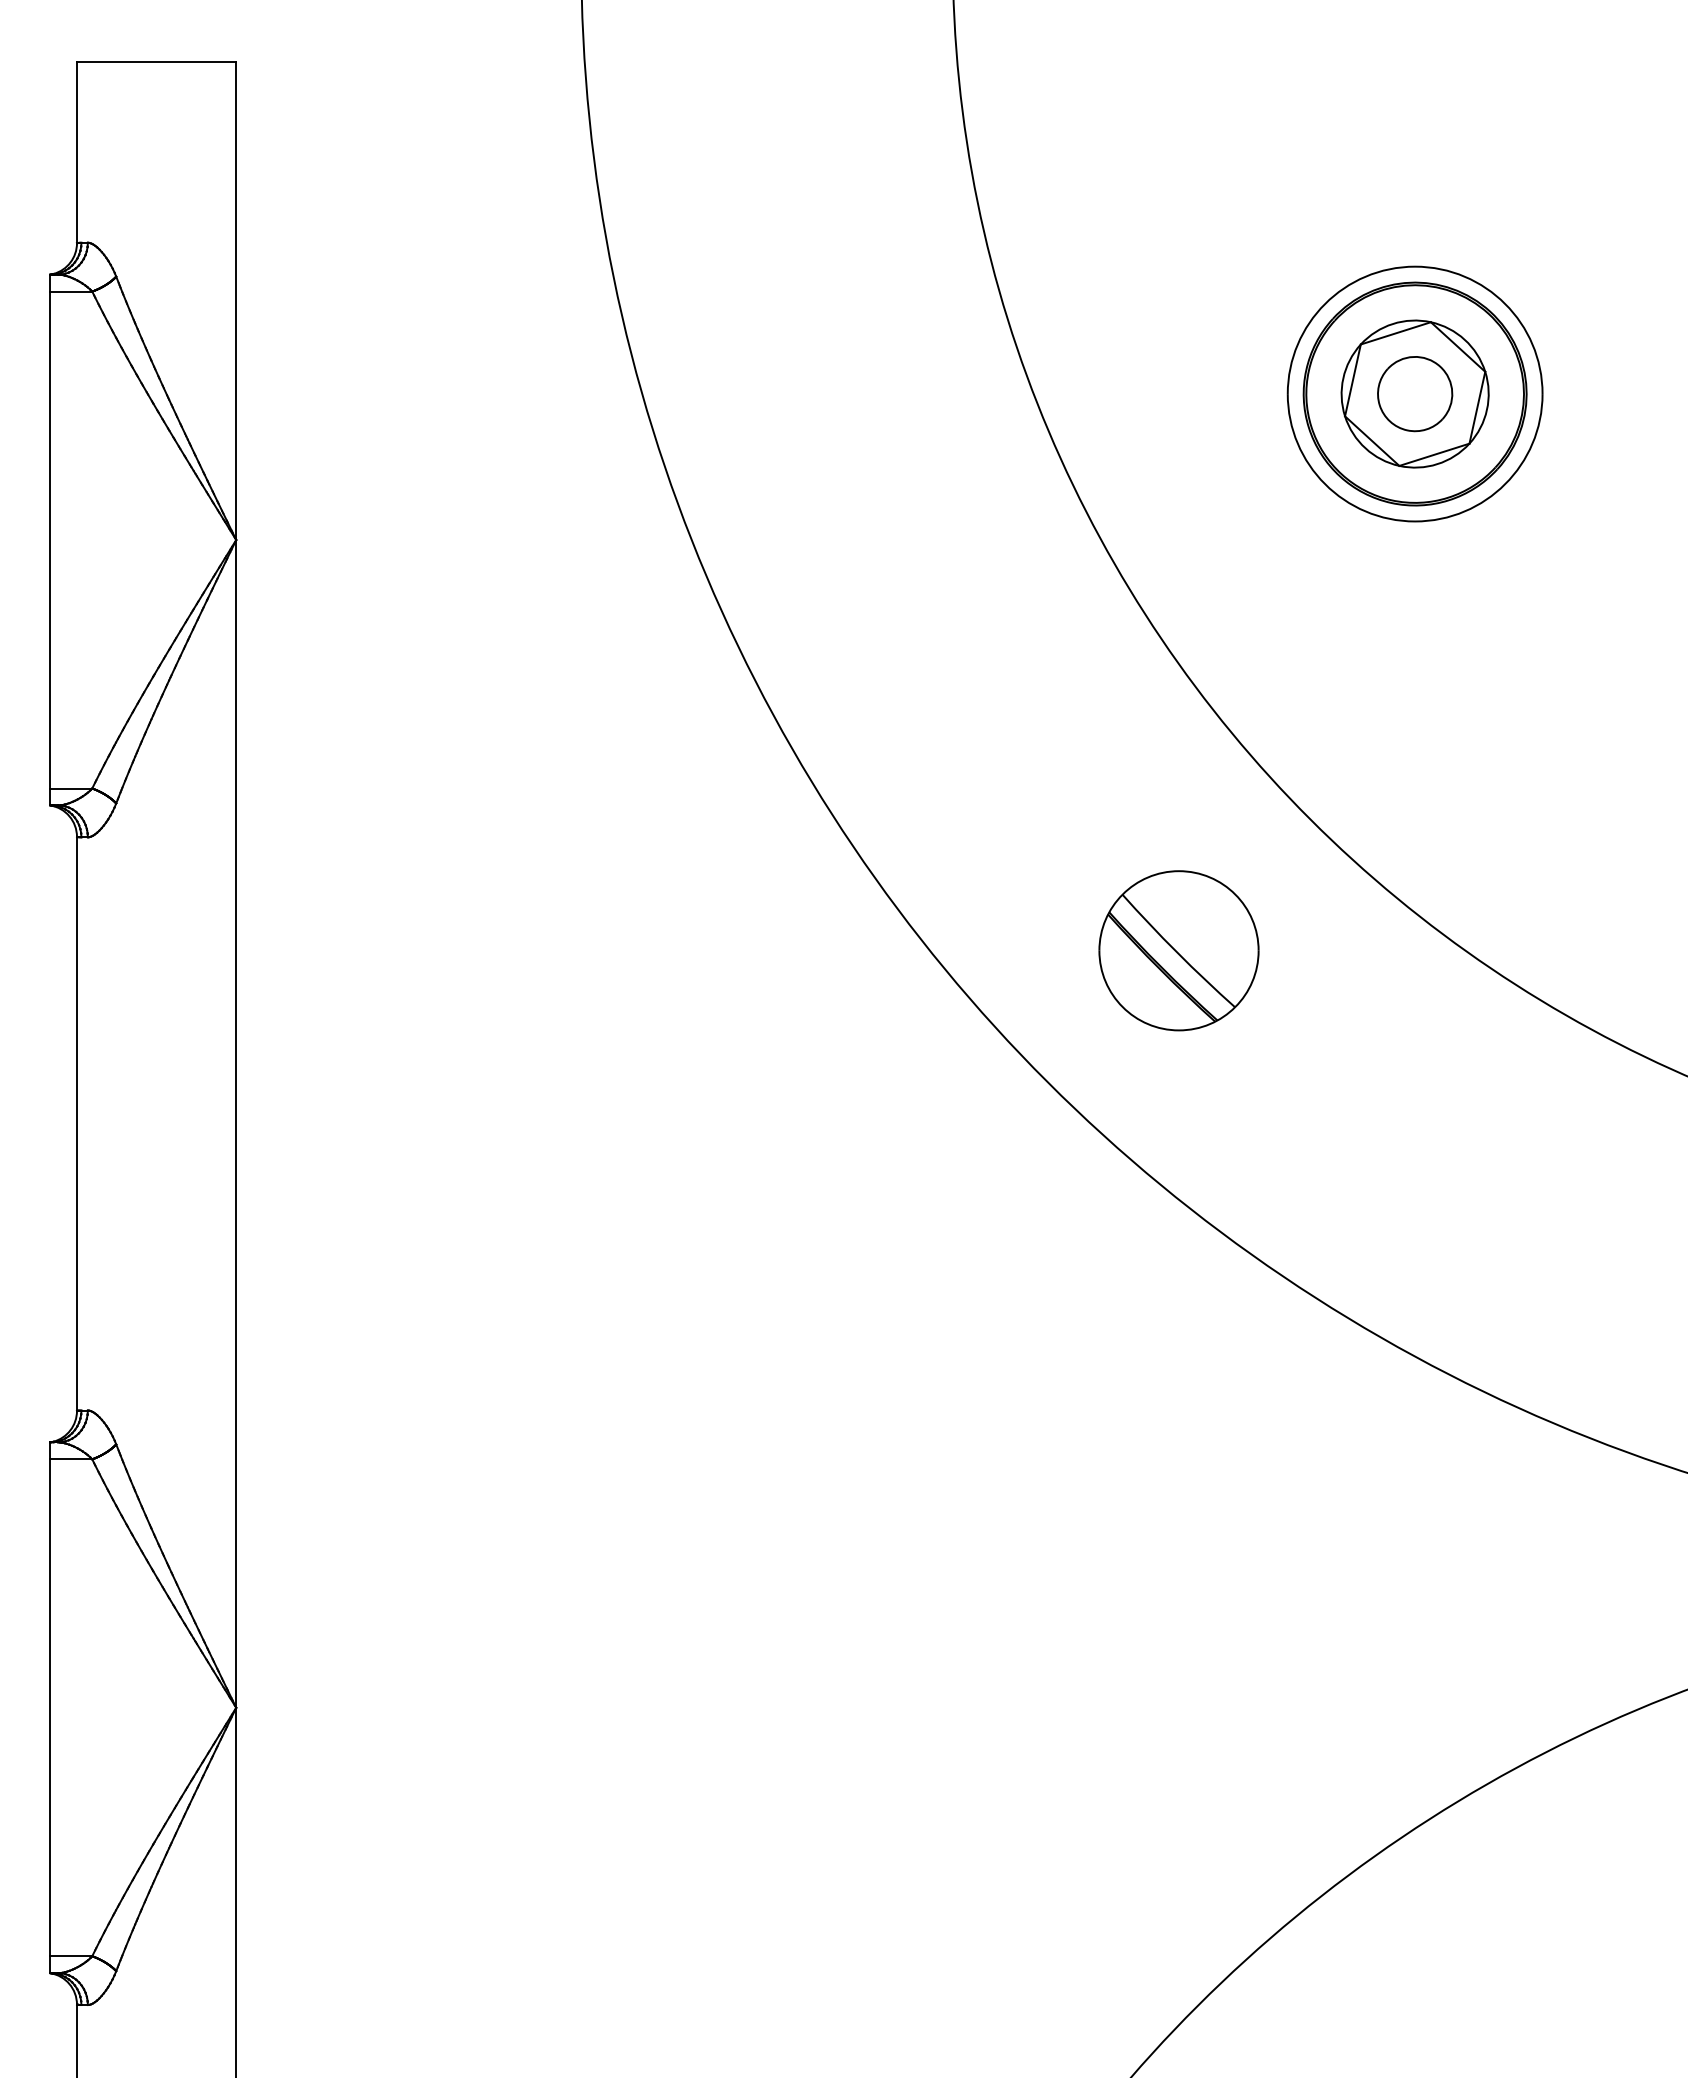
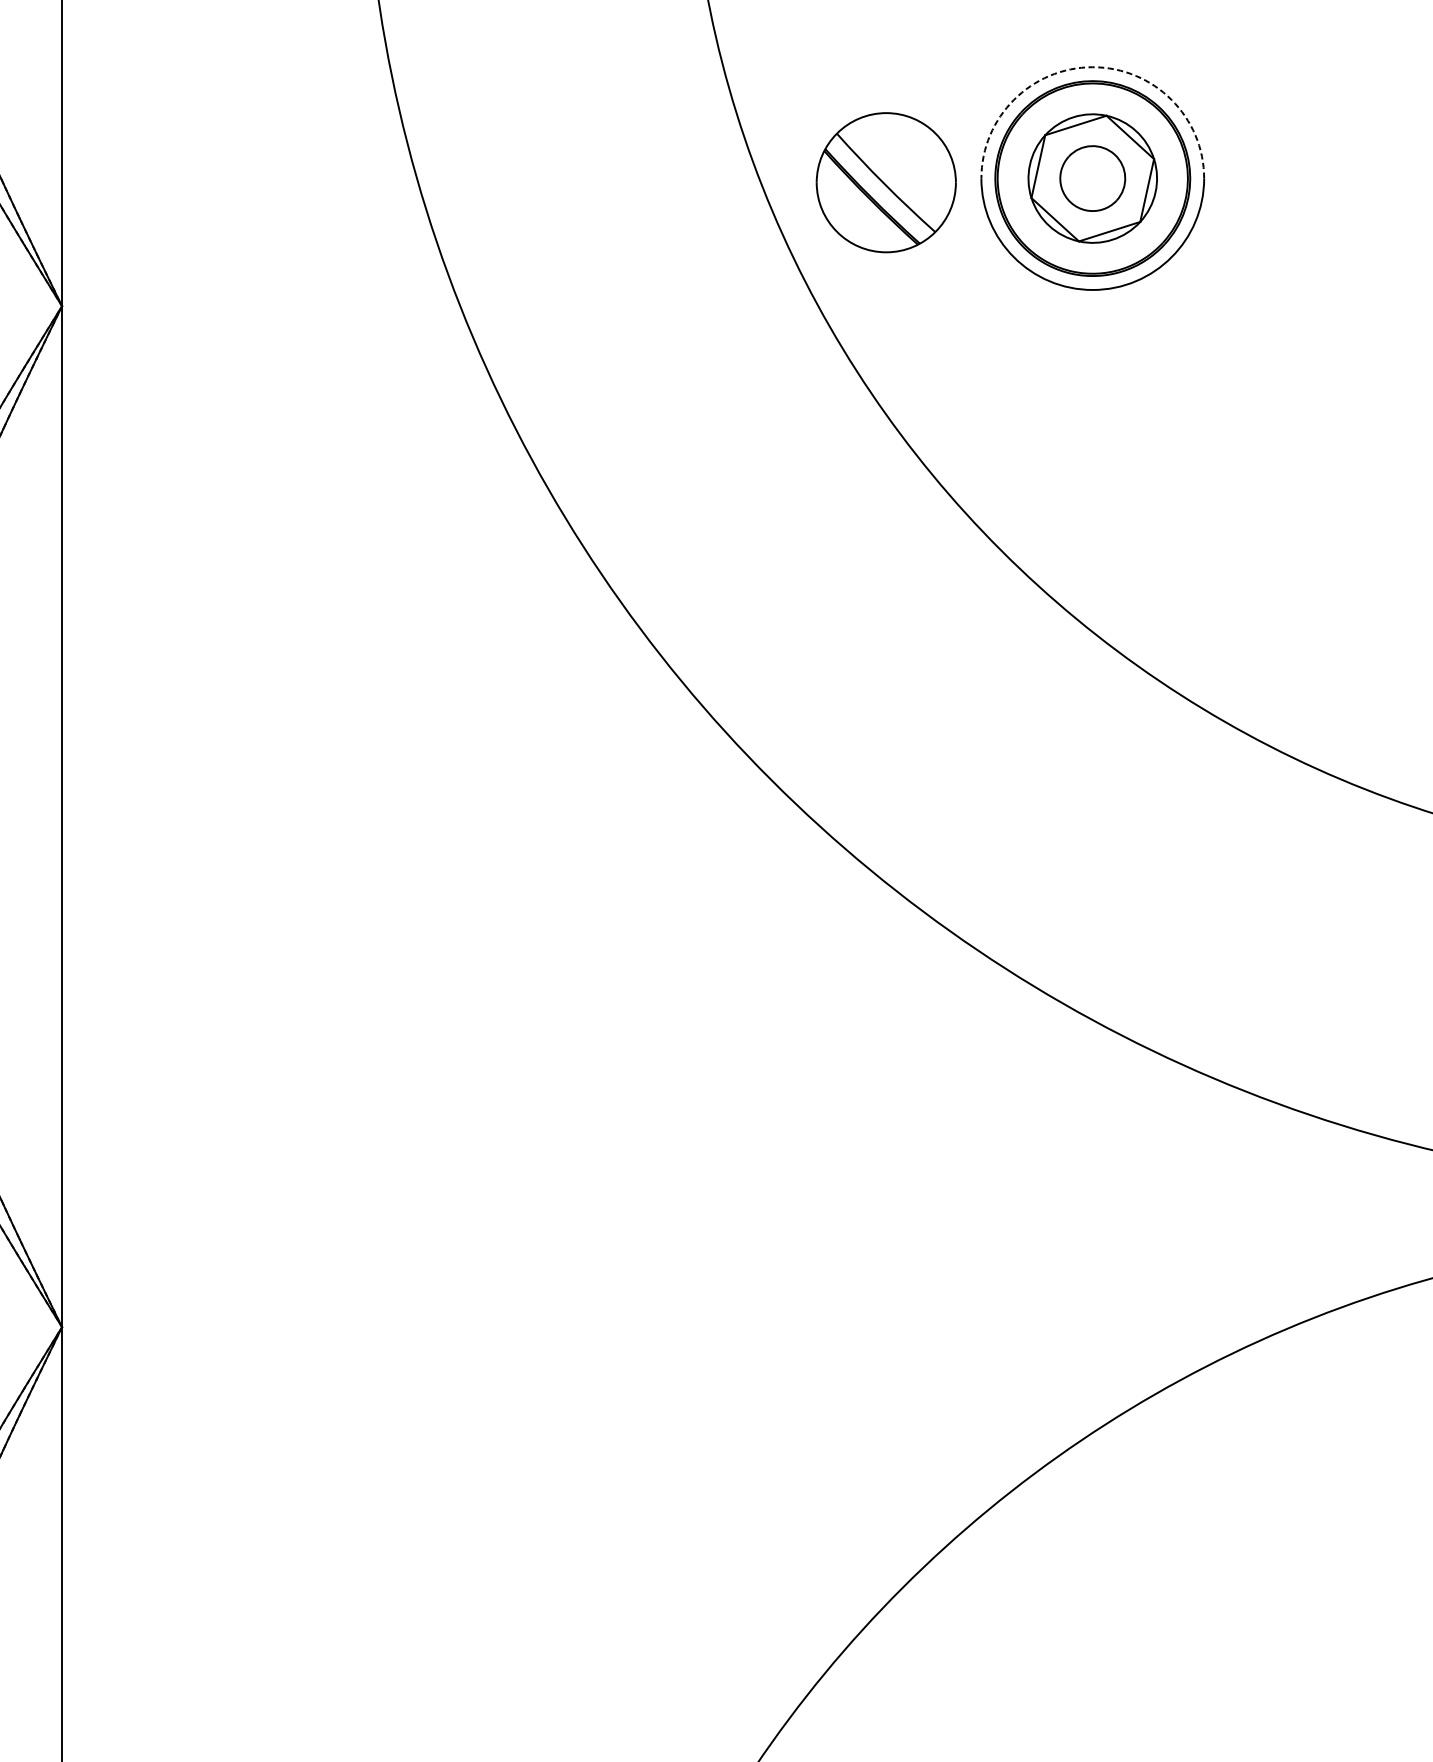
arc: (1415, 266) -> (1093, 67), solid -> dashed
part: (1178, 950) -> (885, 182), moved

